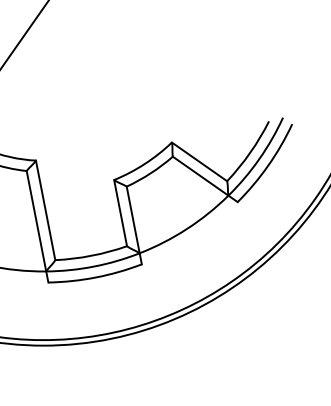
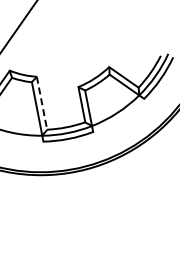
line: (44, 210) -> (41, 103), solid -> dashed

